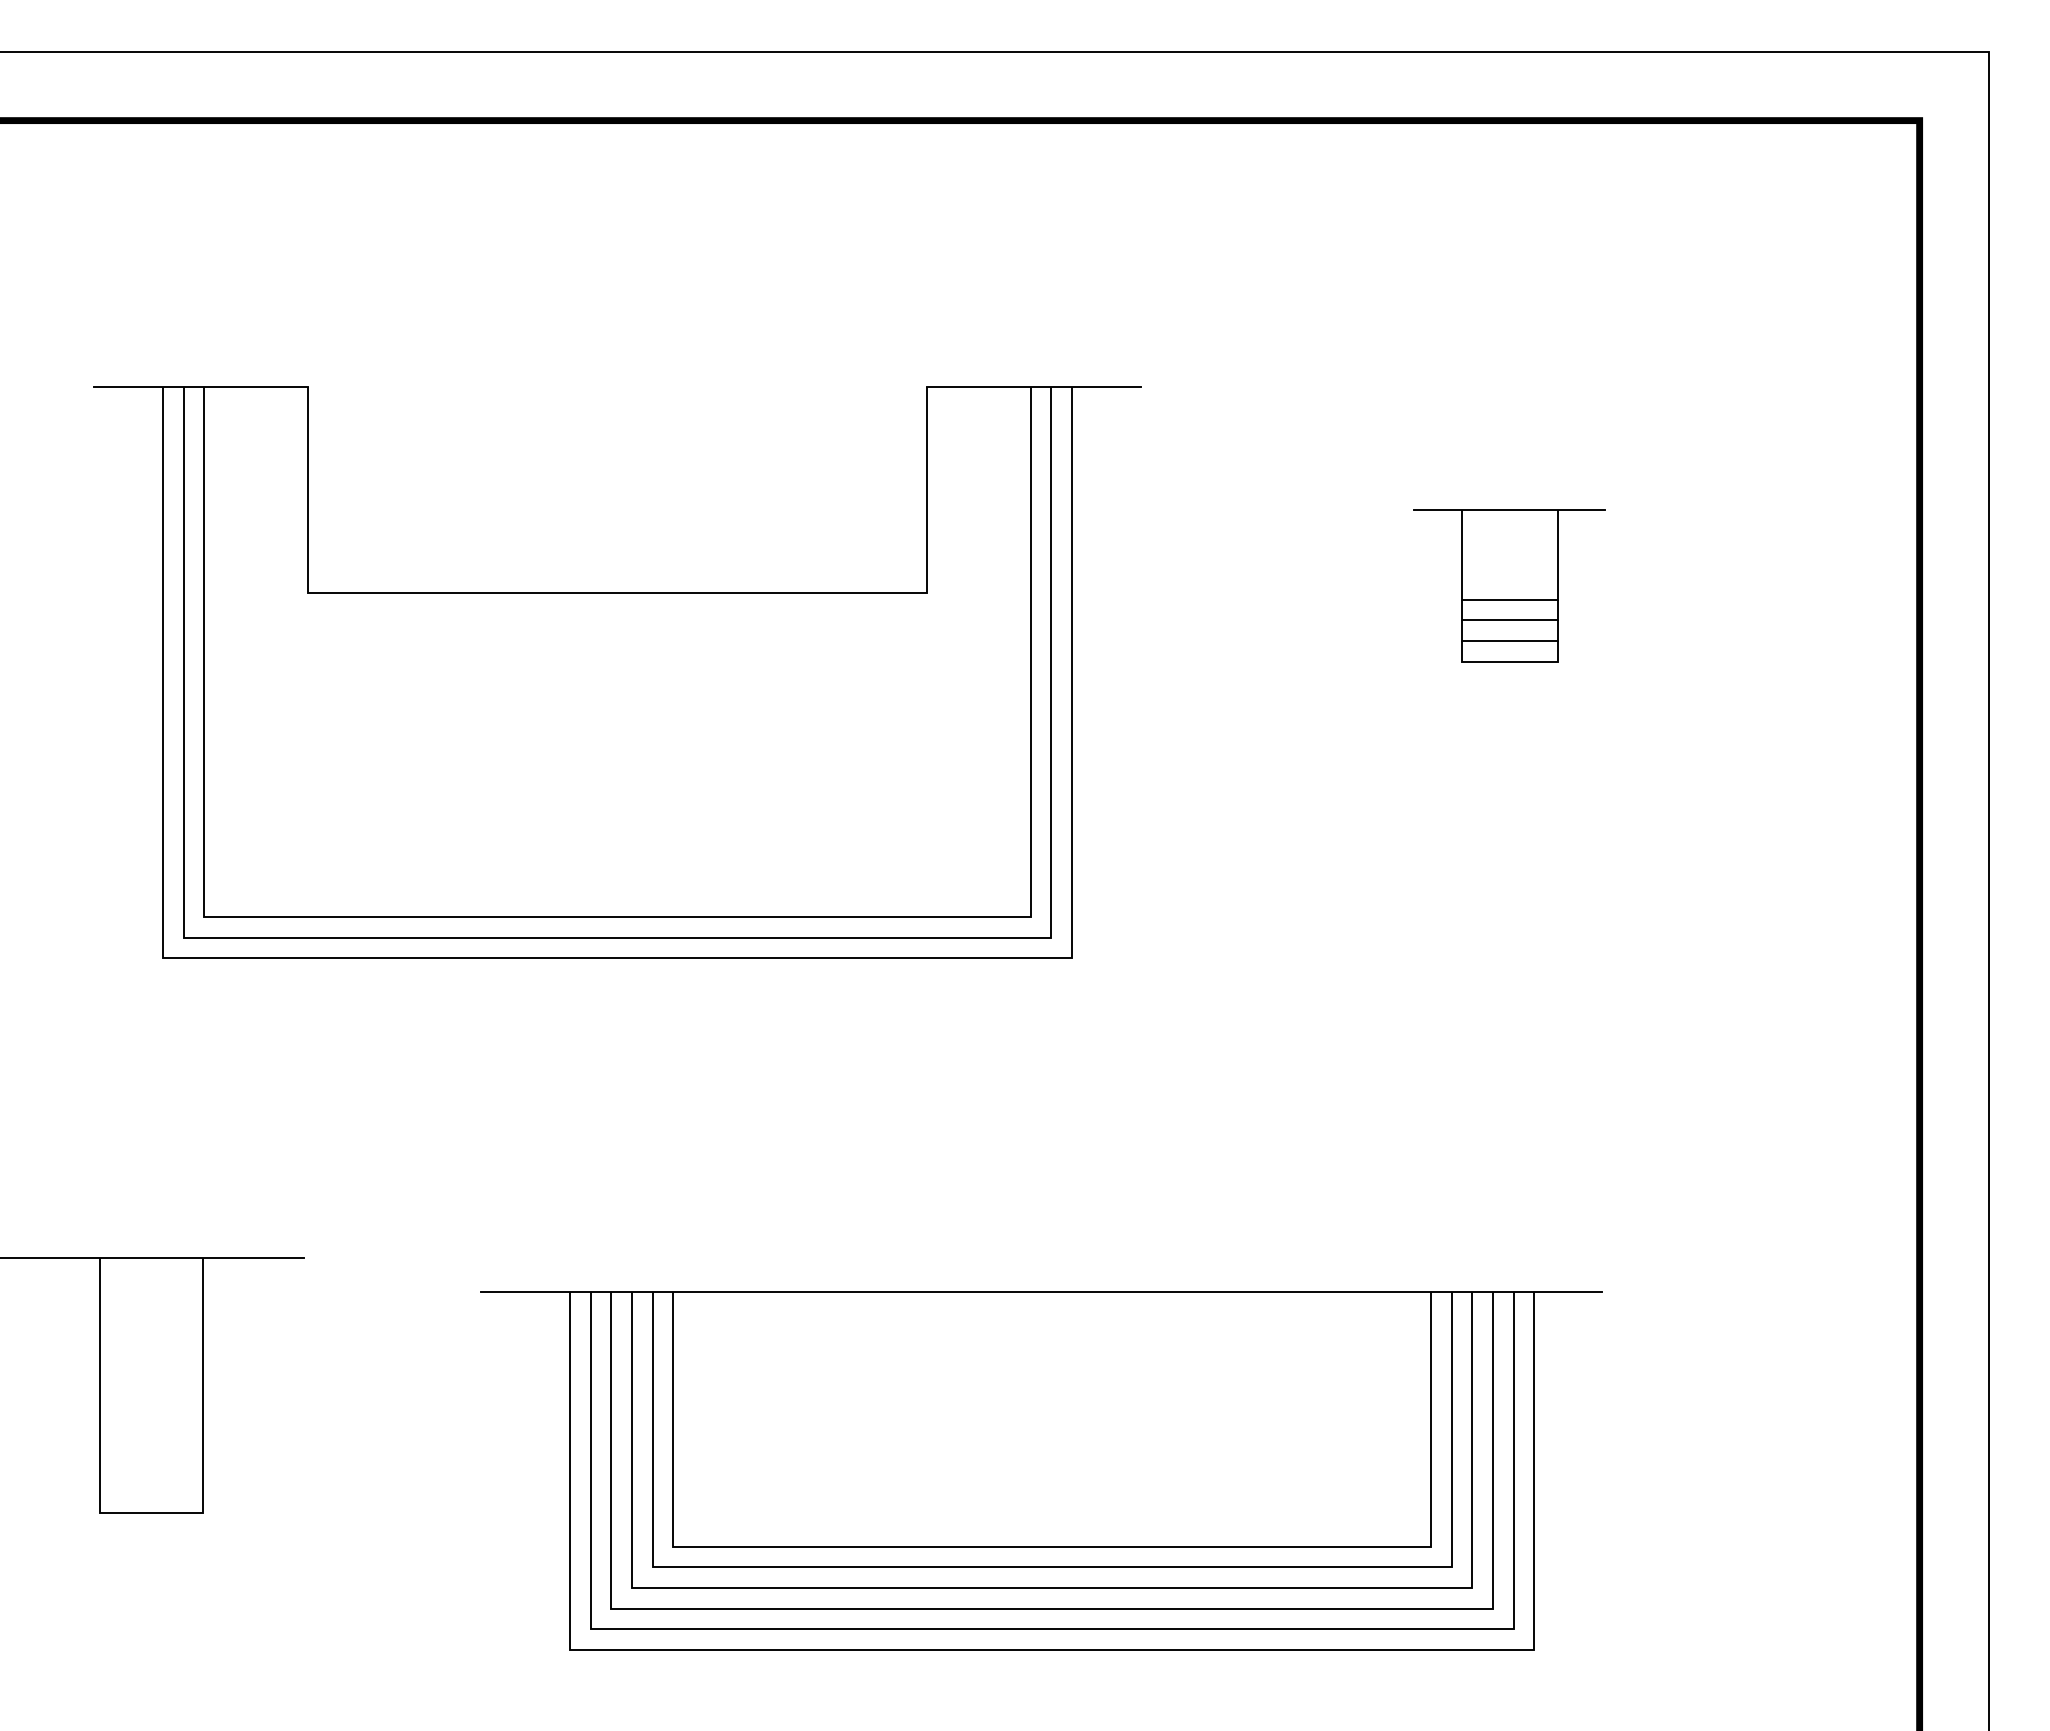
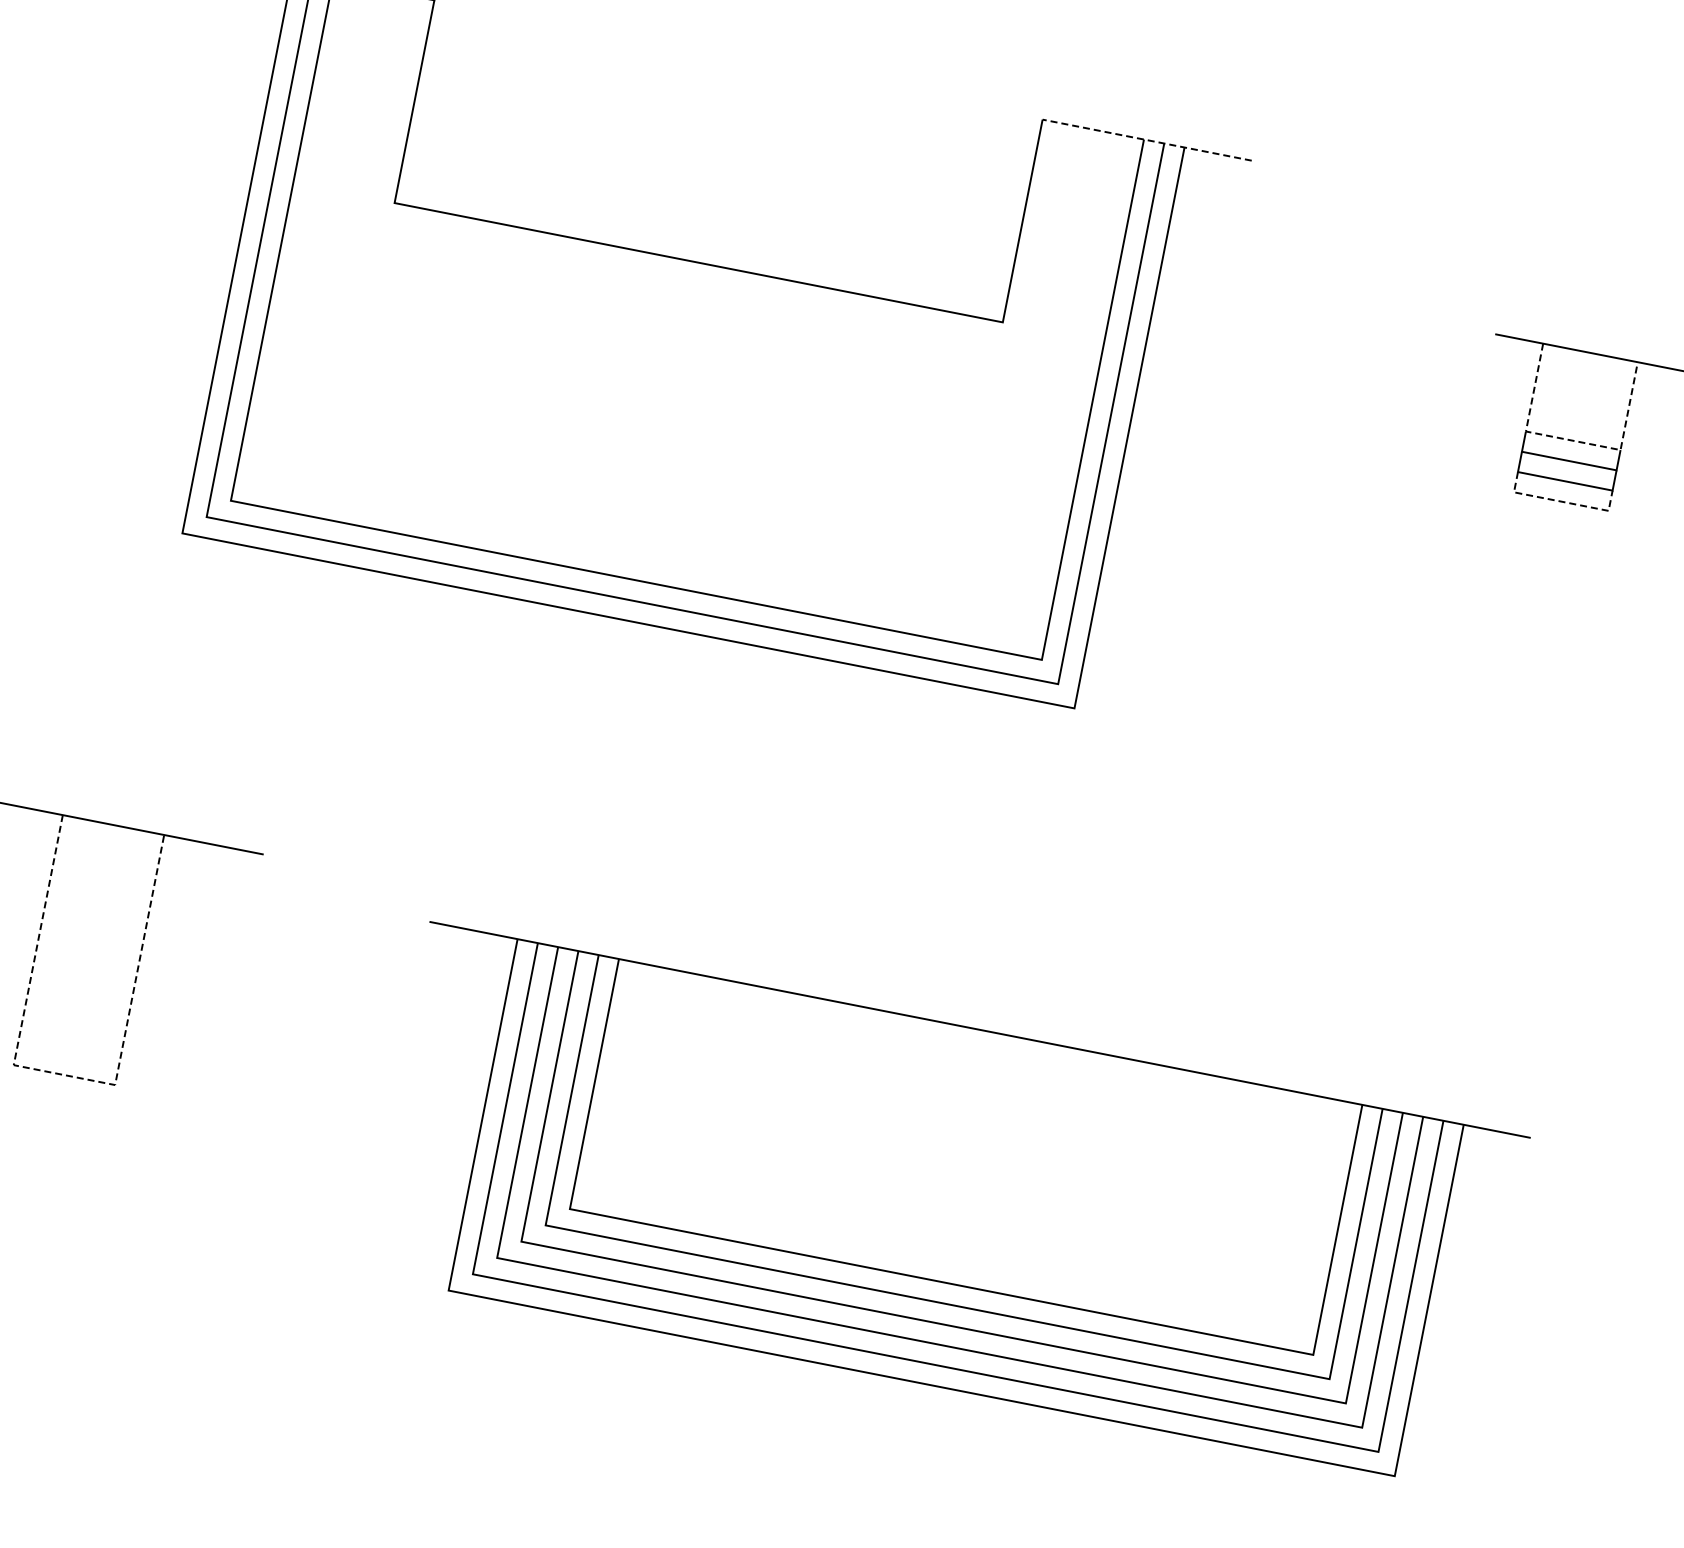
line: (1033, 386) -> (1146, 139), solid -> dashed
line: (1510, 599) -> (1573, 440), solid -> dashed
line: (1510, 661) -> (1561, 501), solid -> dashed
line: (151, 1512) -> (64, 1075), solid -> dashed

